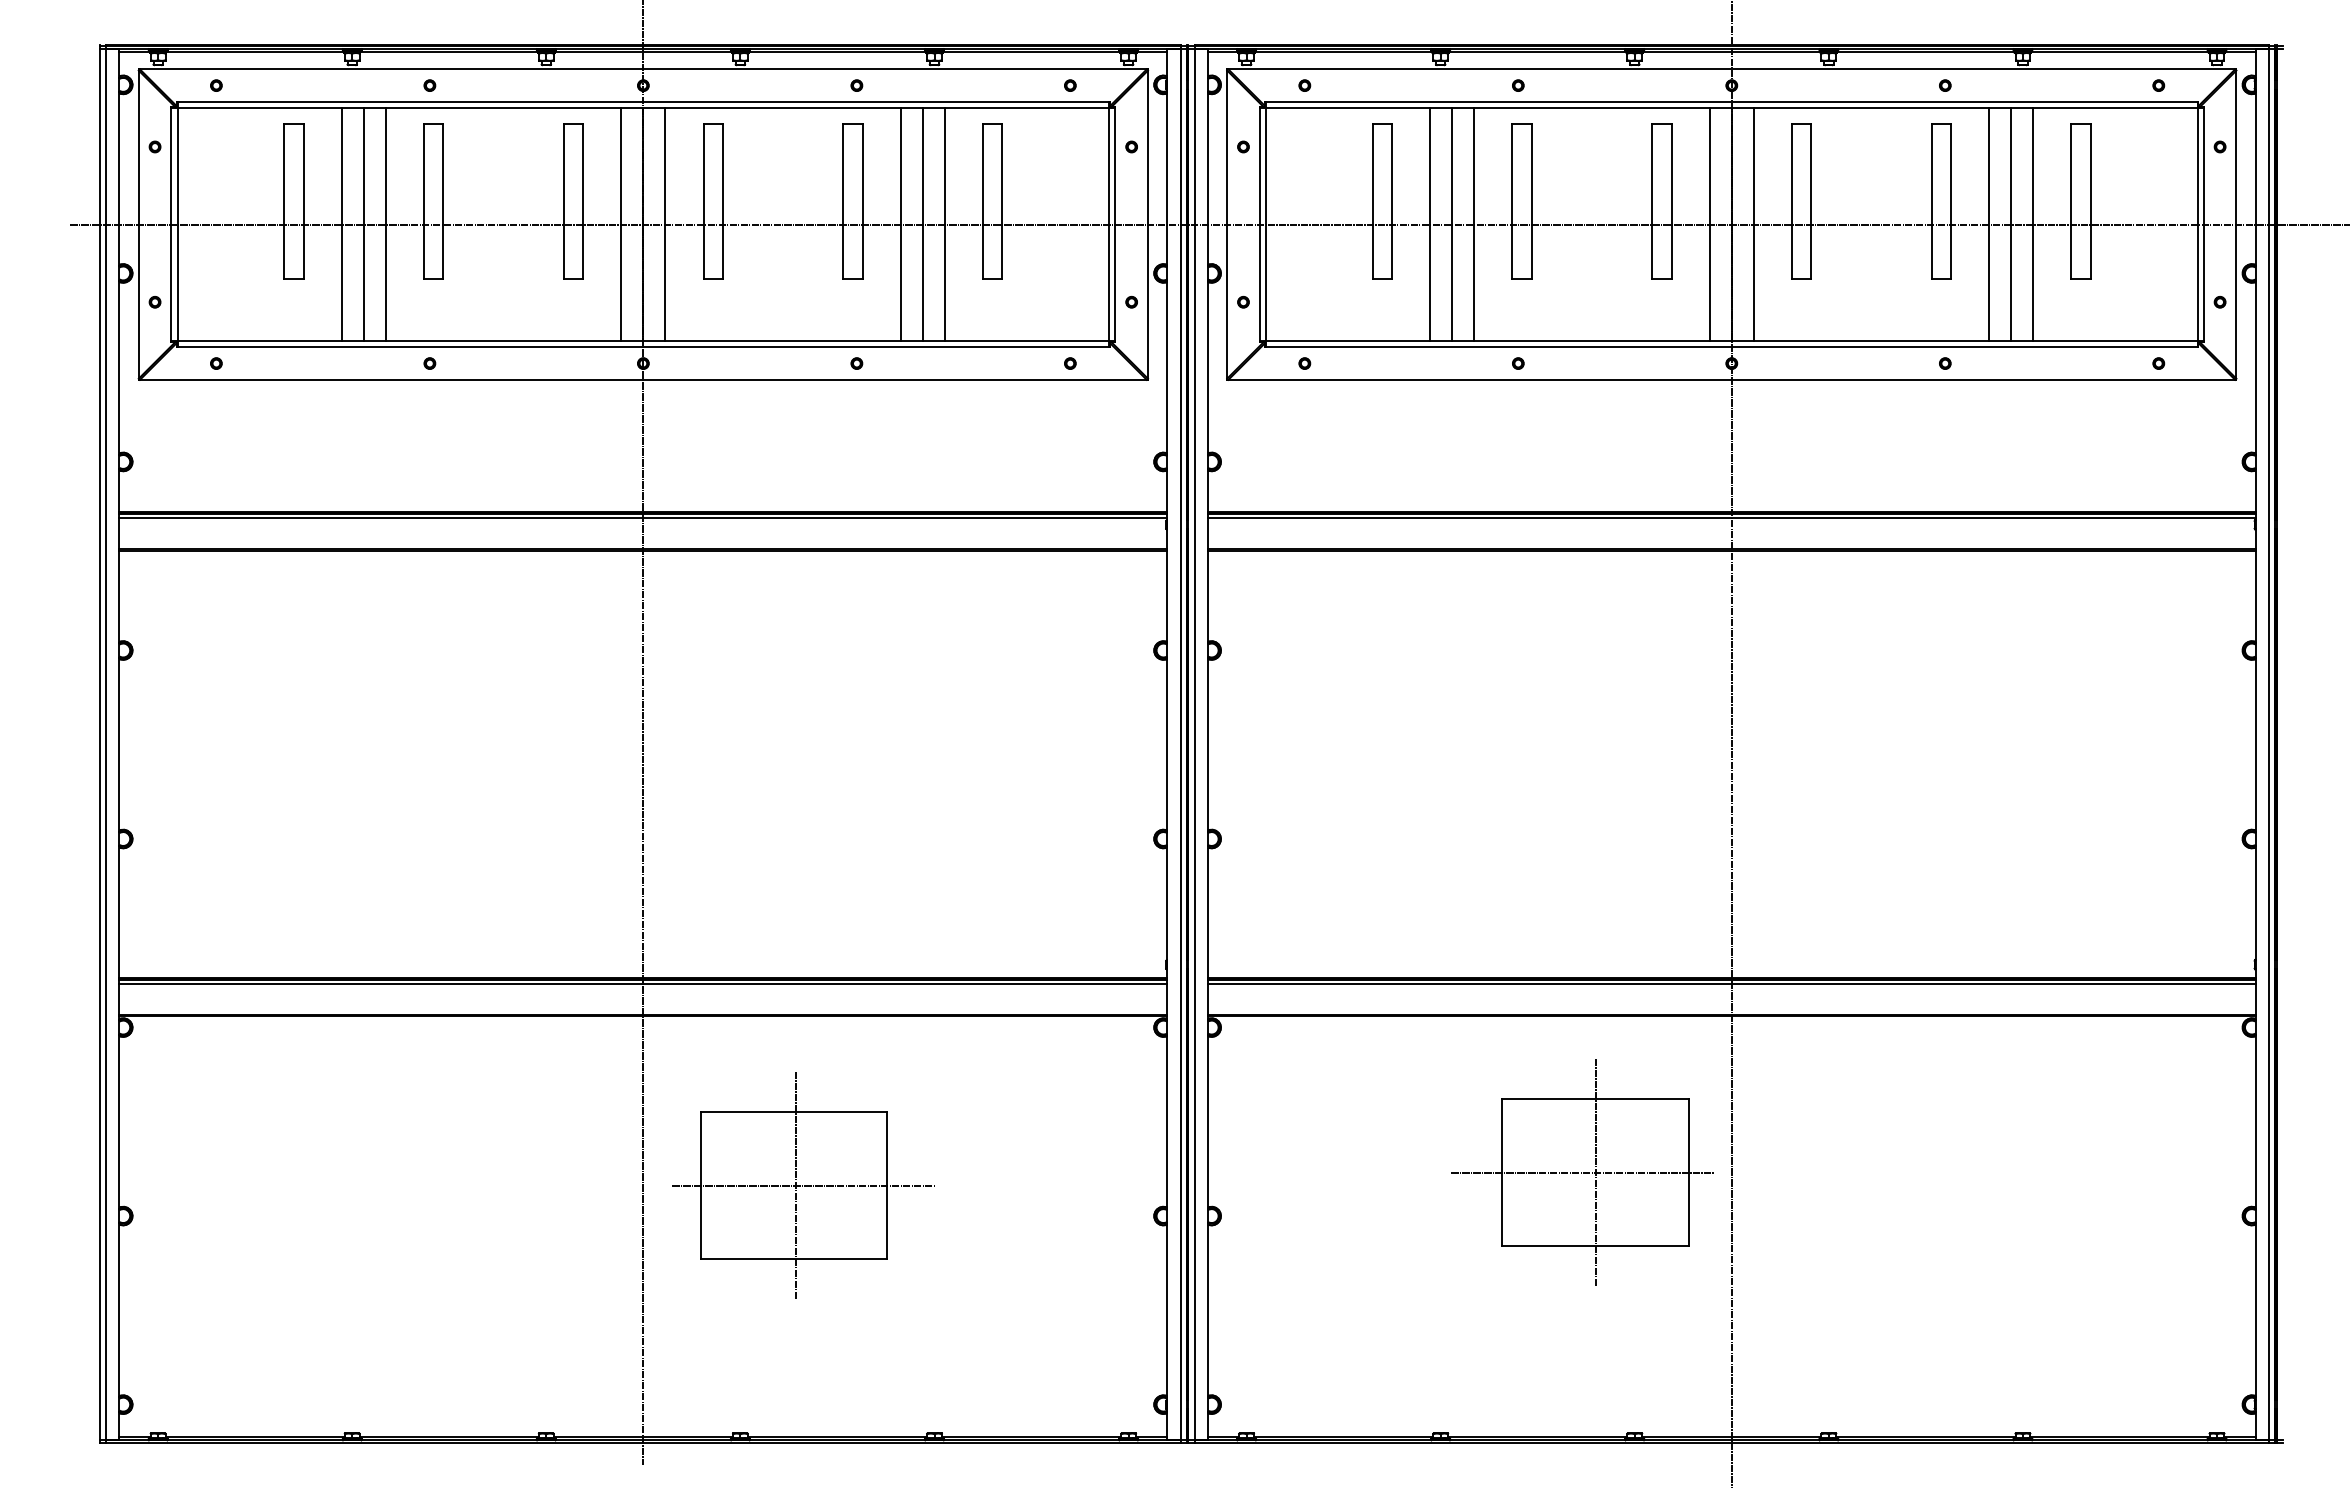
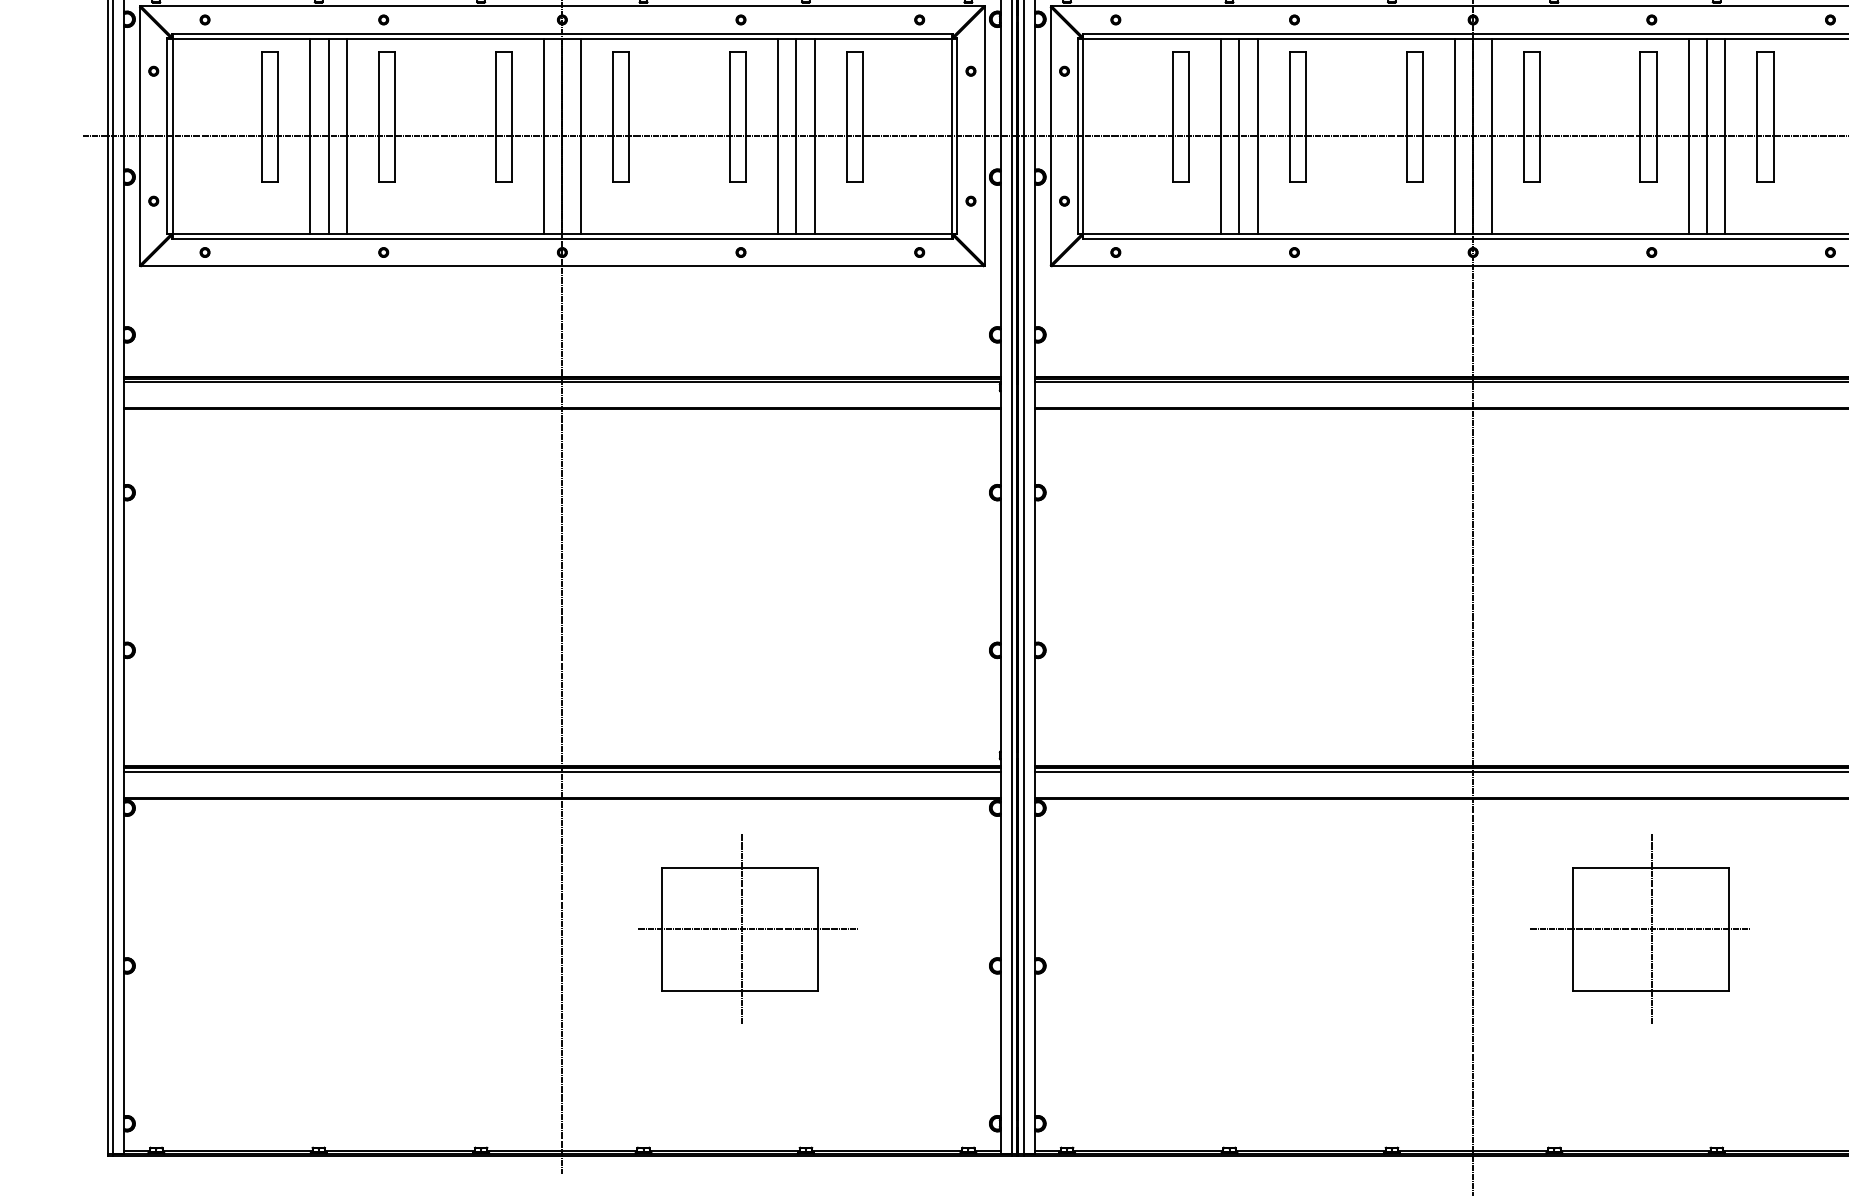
part: (1582, 1172) -> (1640, 929), moved
part: (803, 1185) -> (748, 929), moved

